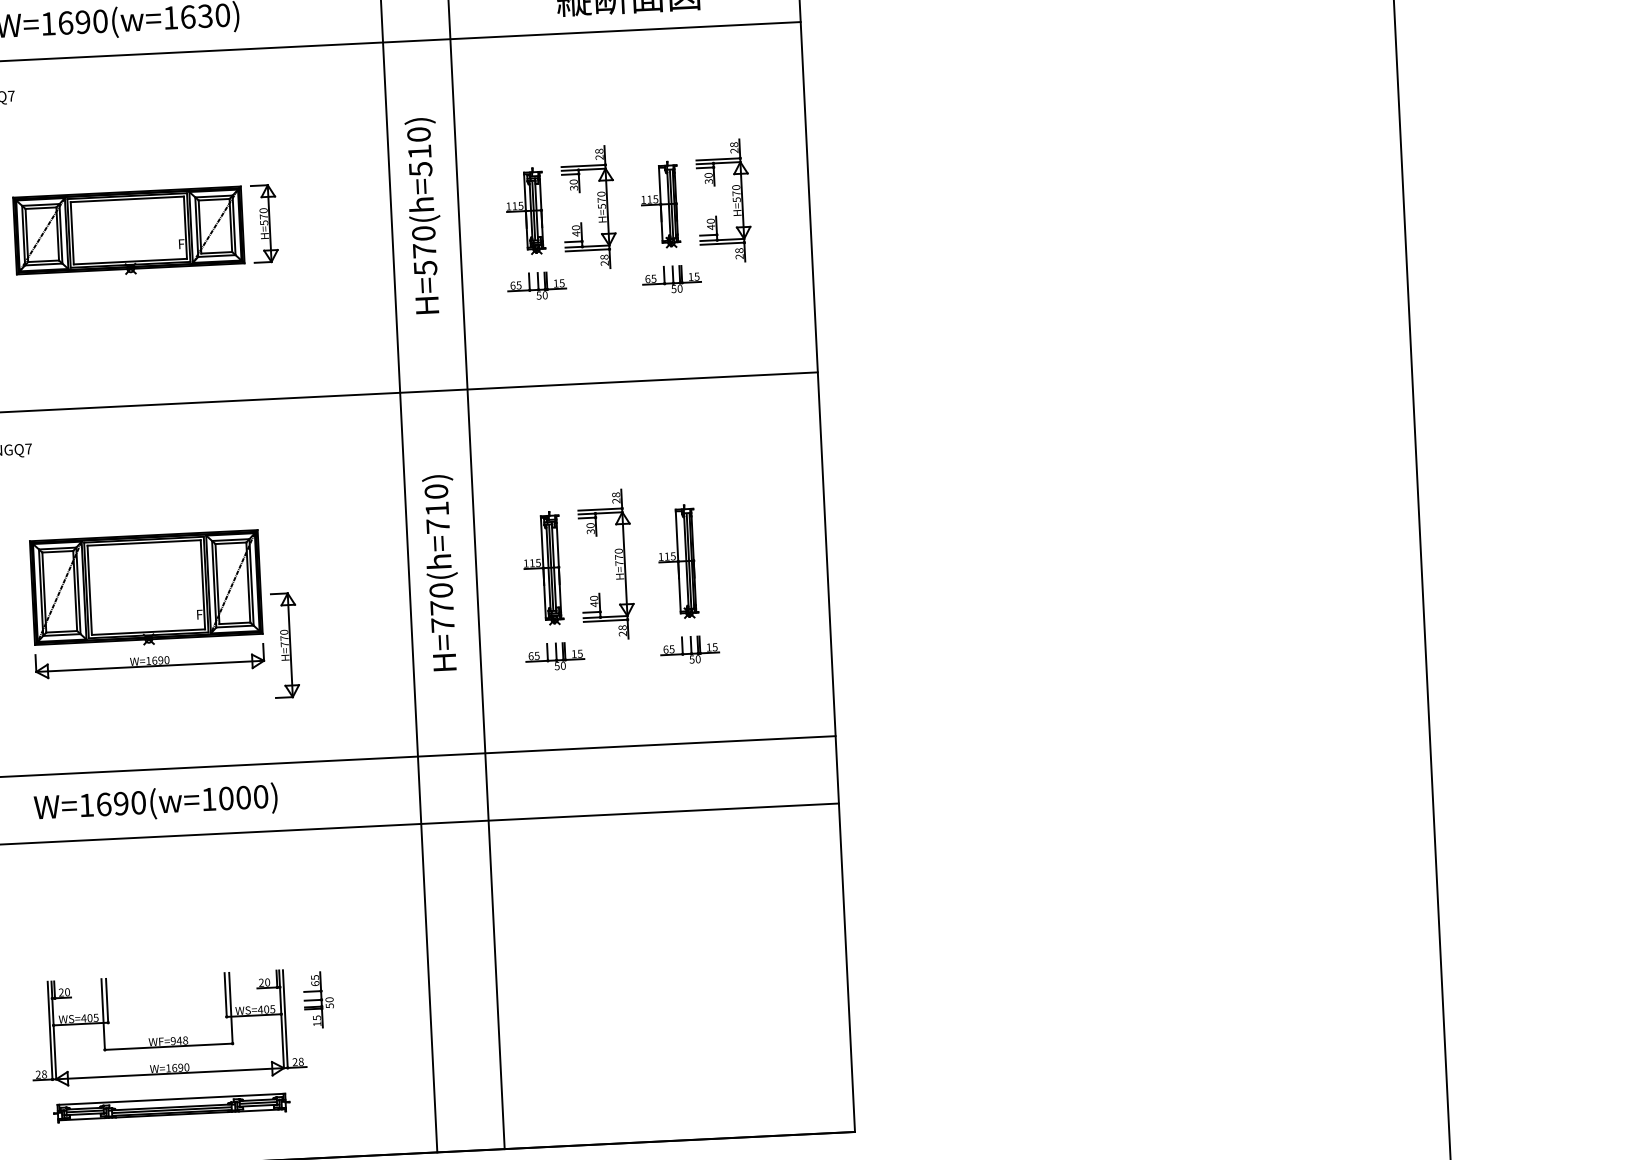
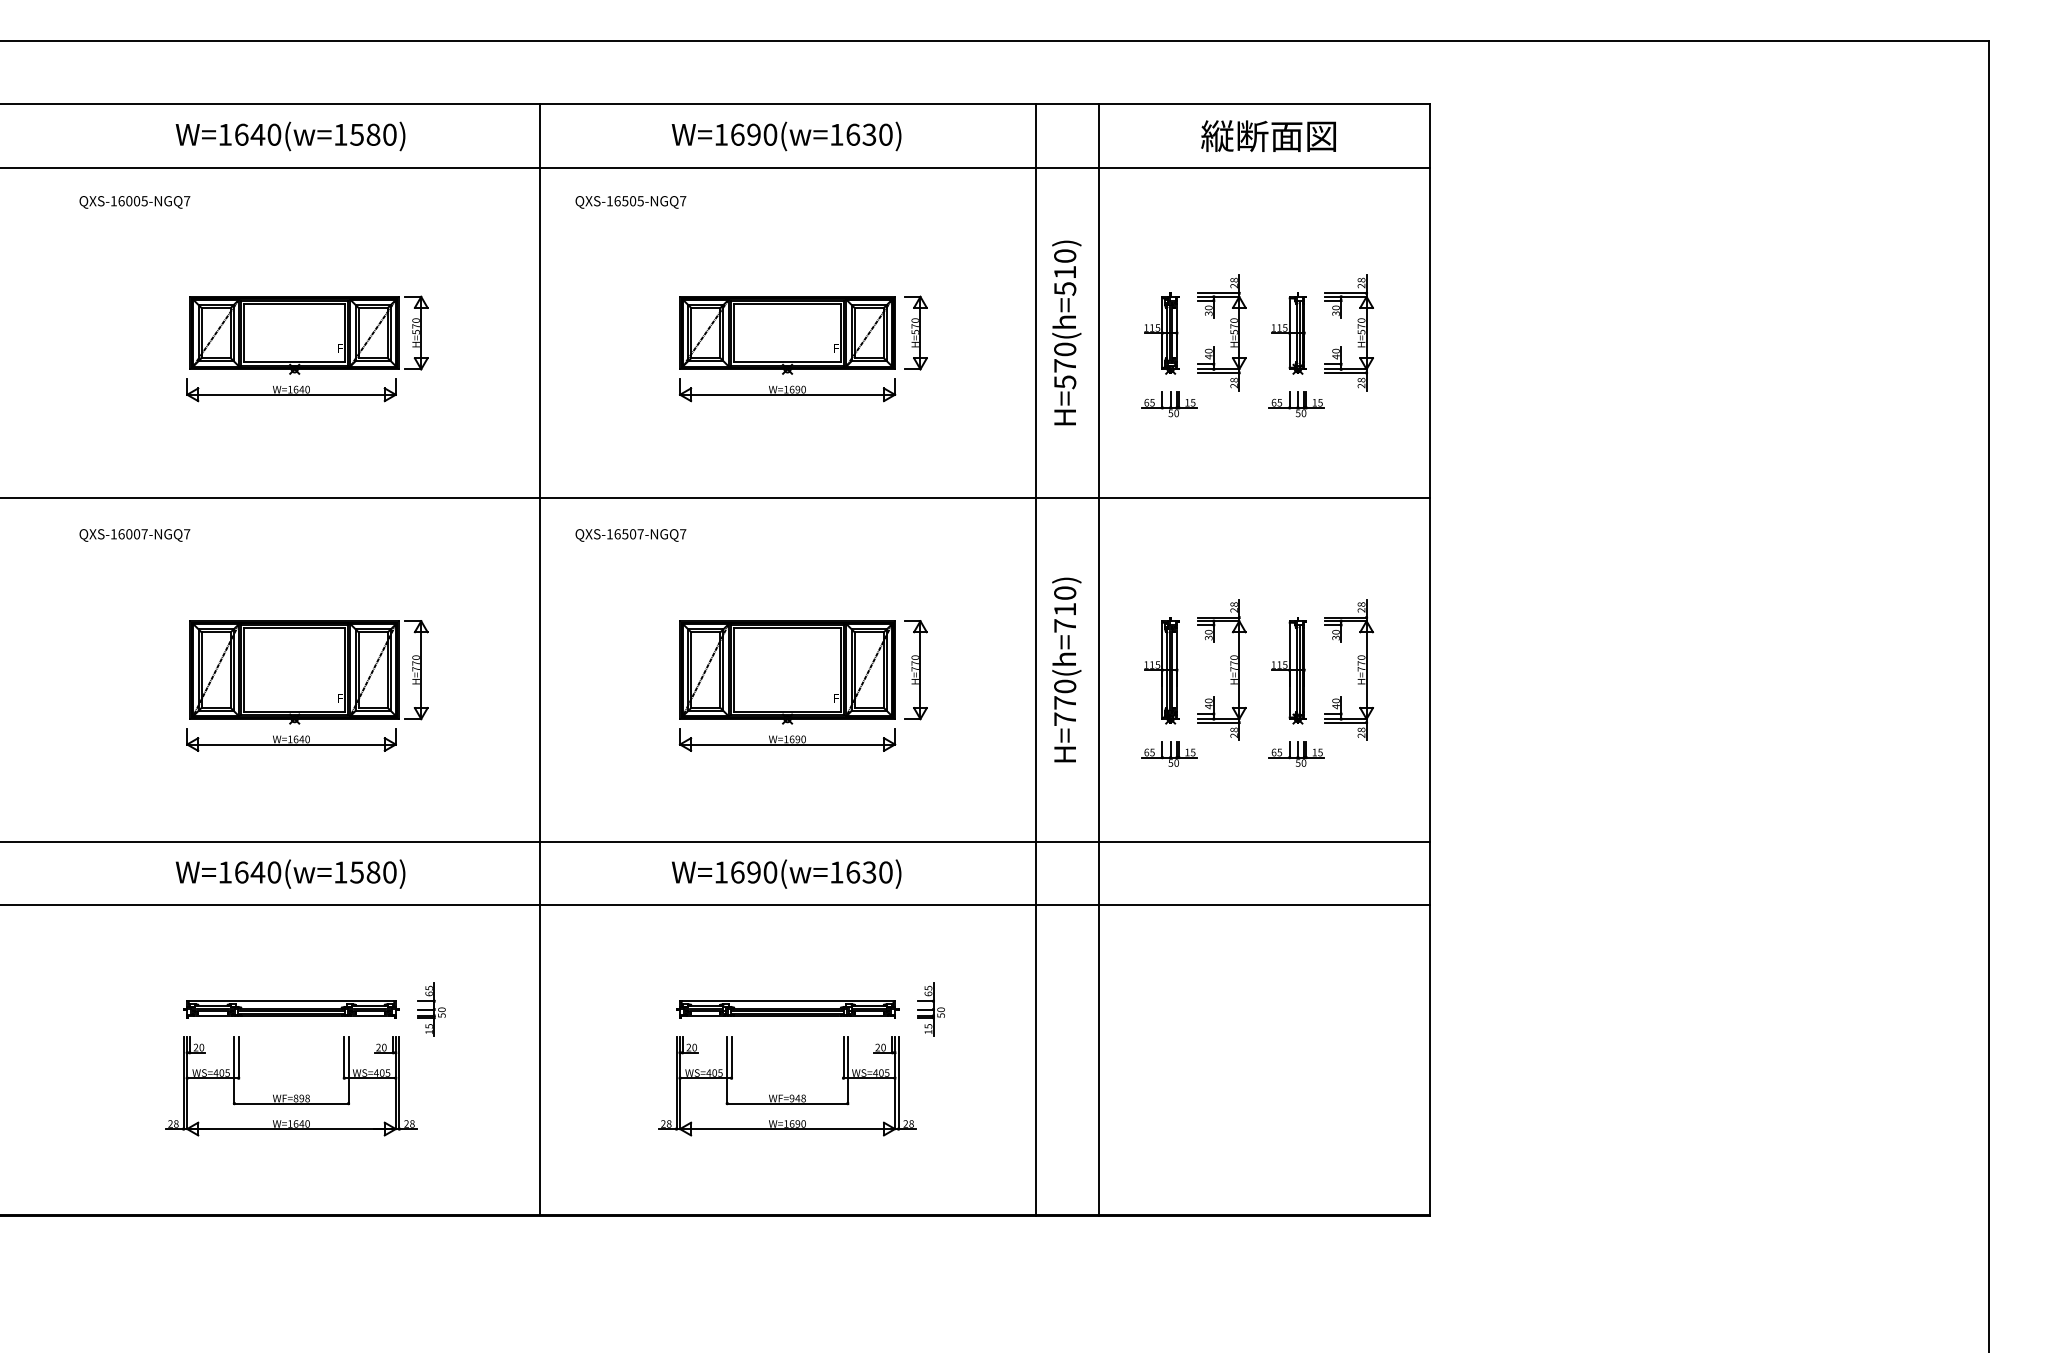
part: (131, 291) -> (787, 390), added
part: (750, 557) -> (1357, 669), added
part: (285, 645) -> (915, 670), moved
text: (235, 798) -> (861, 872), W=1690(w=1000) -> W=1690(w=1630)
part: (318, 1000) -> (930, 1009), moved
part: (171, 1108) -> (787, 1009), moved

